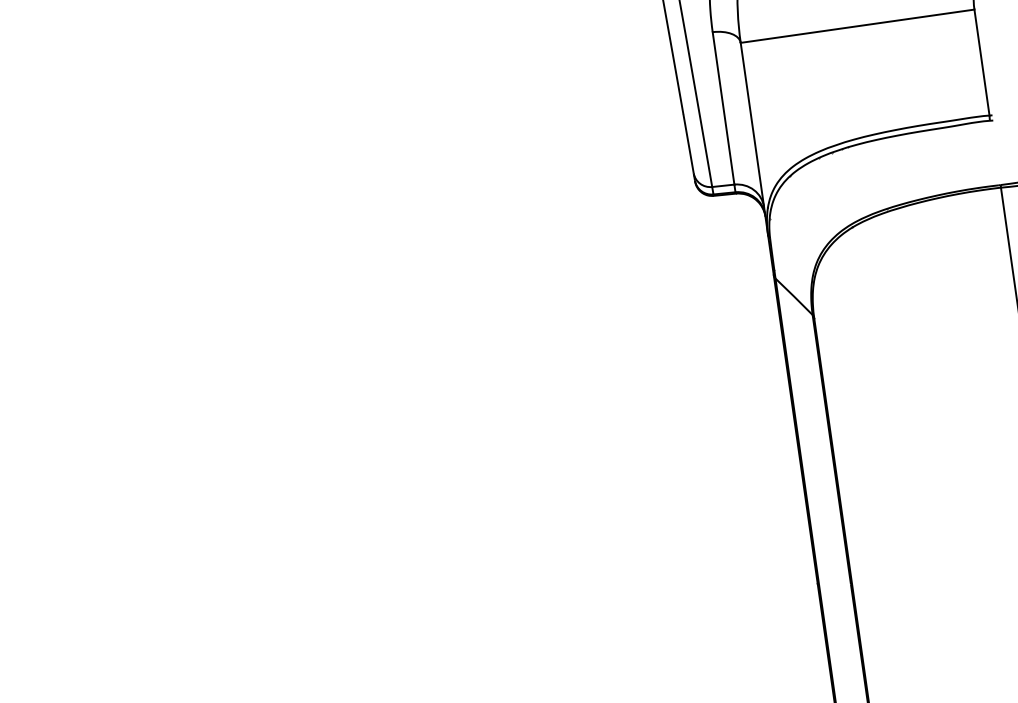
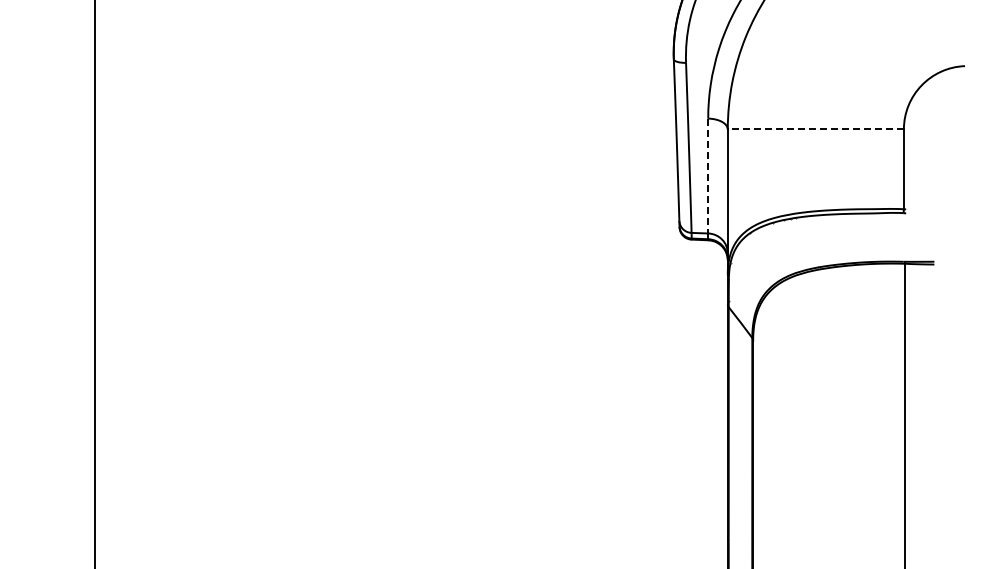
line: (857, 26) -> (815, 129), solid -> dashed
line: (723, 108) -> (708, 176), solid -> dashed

